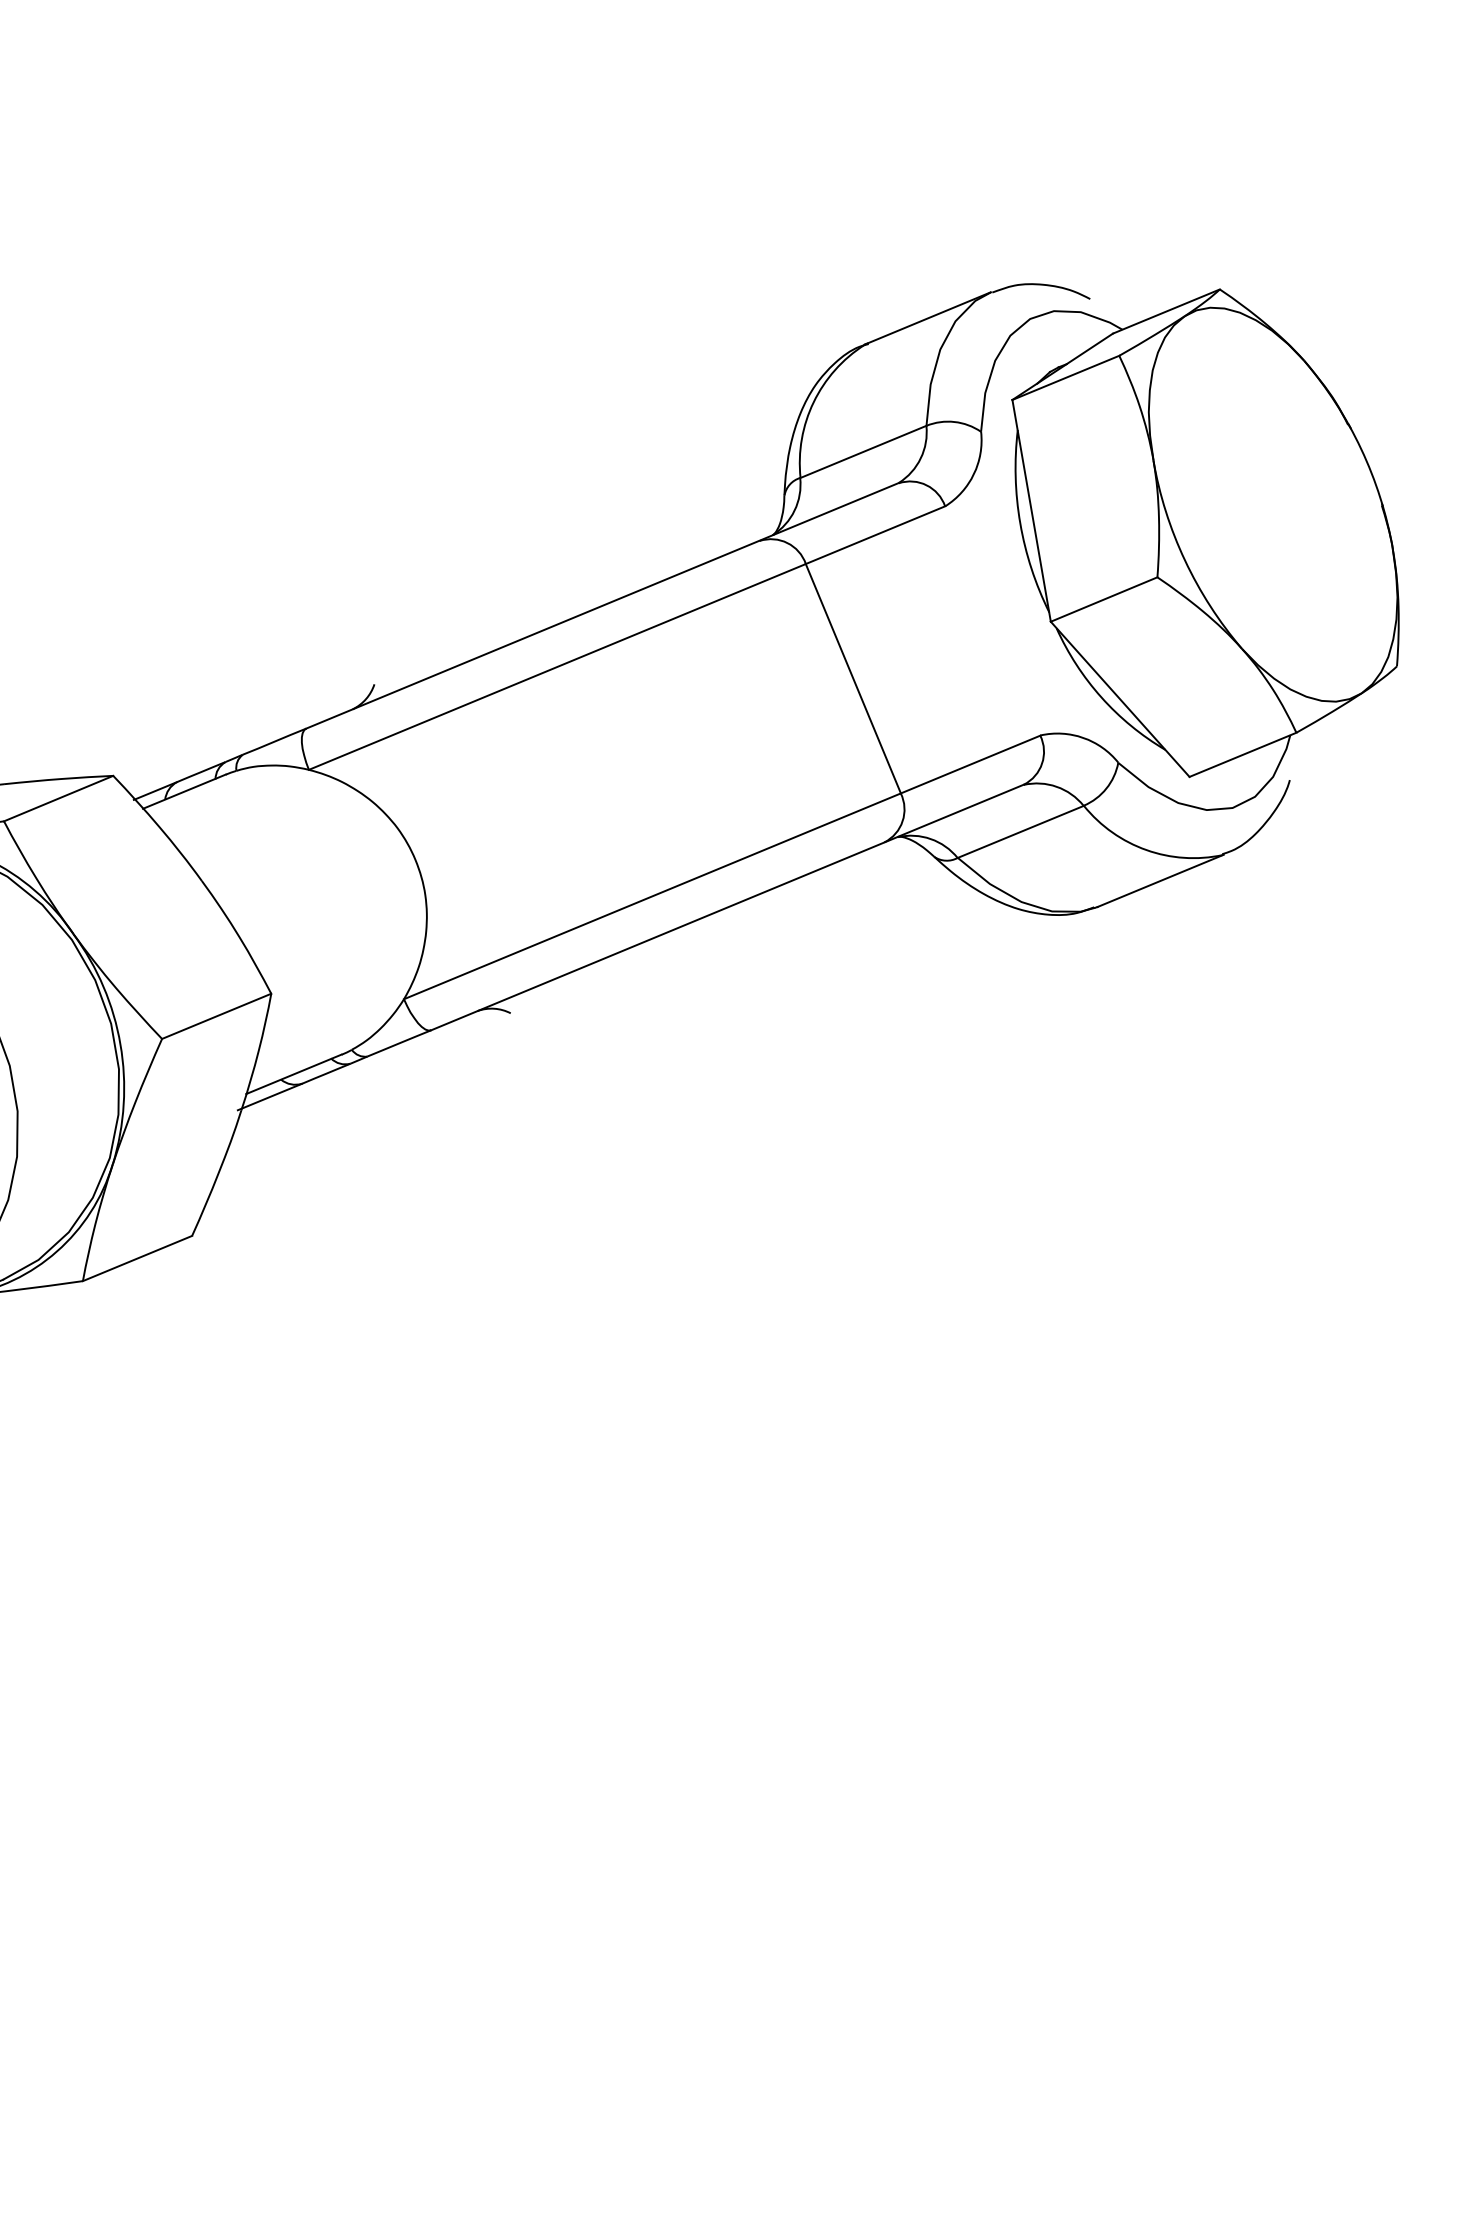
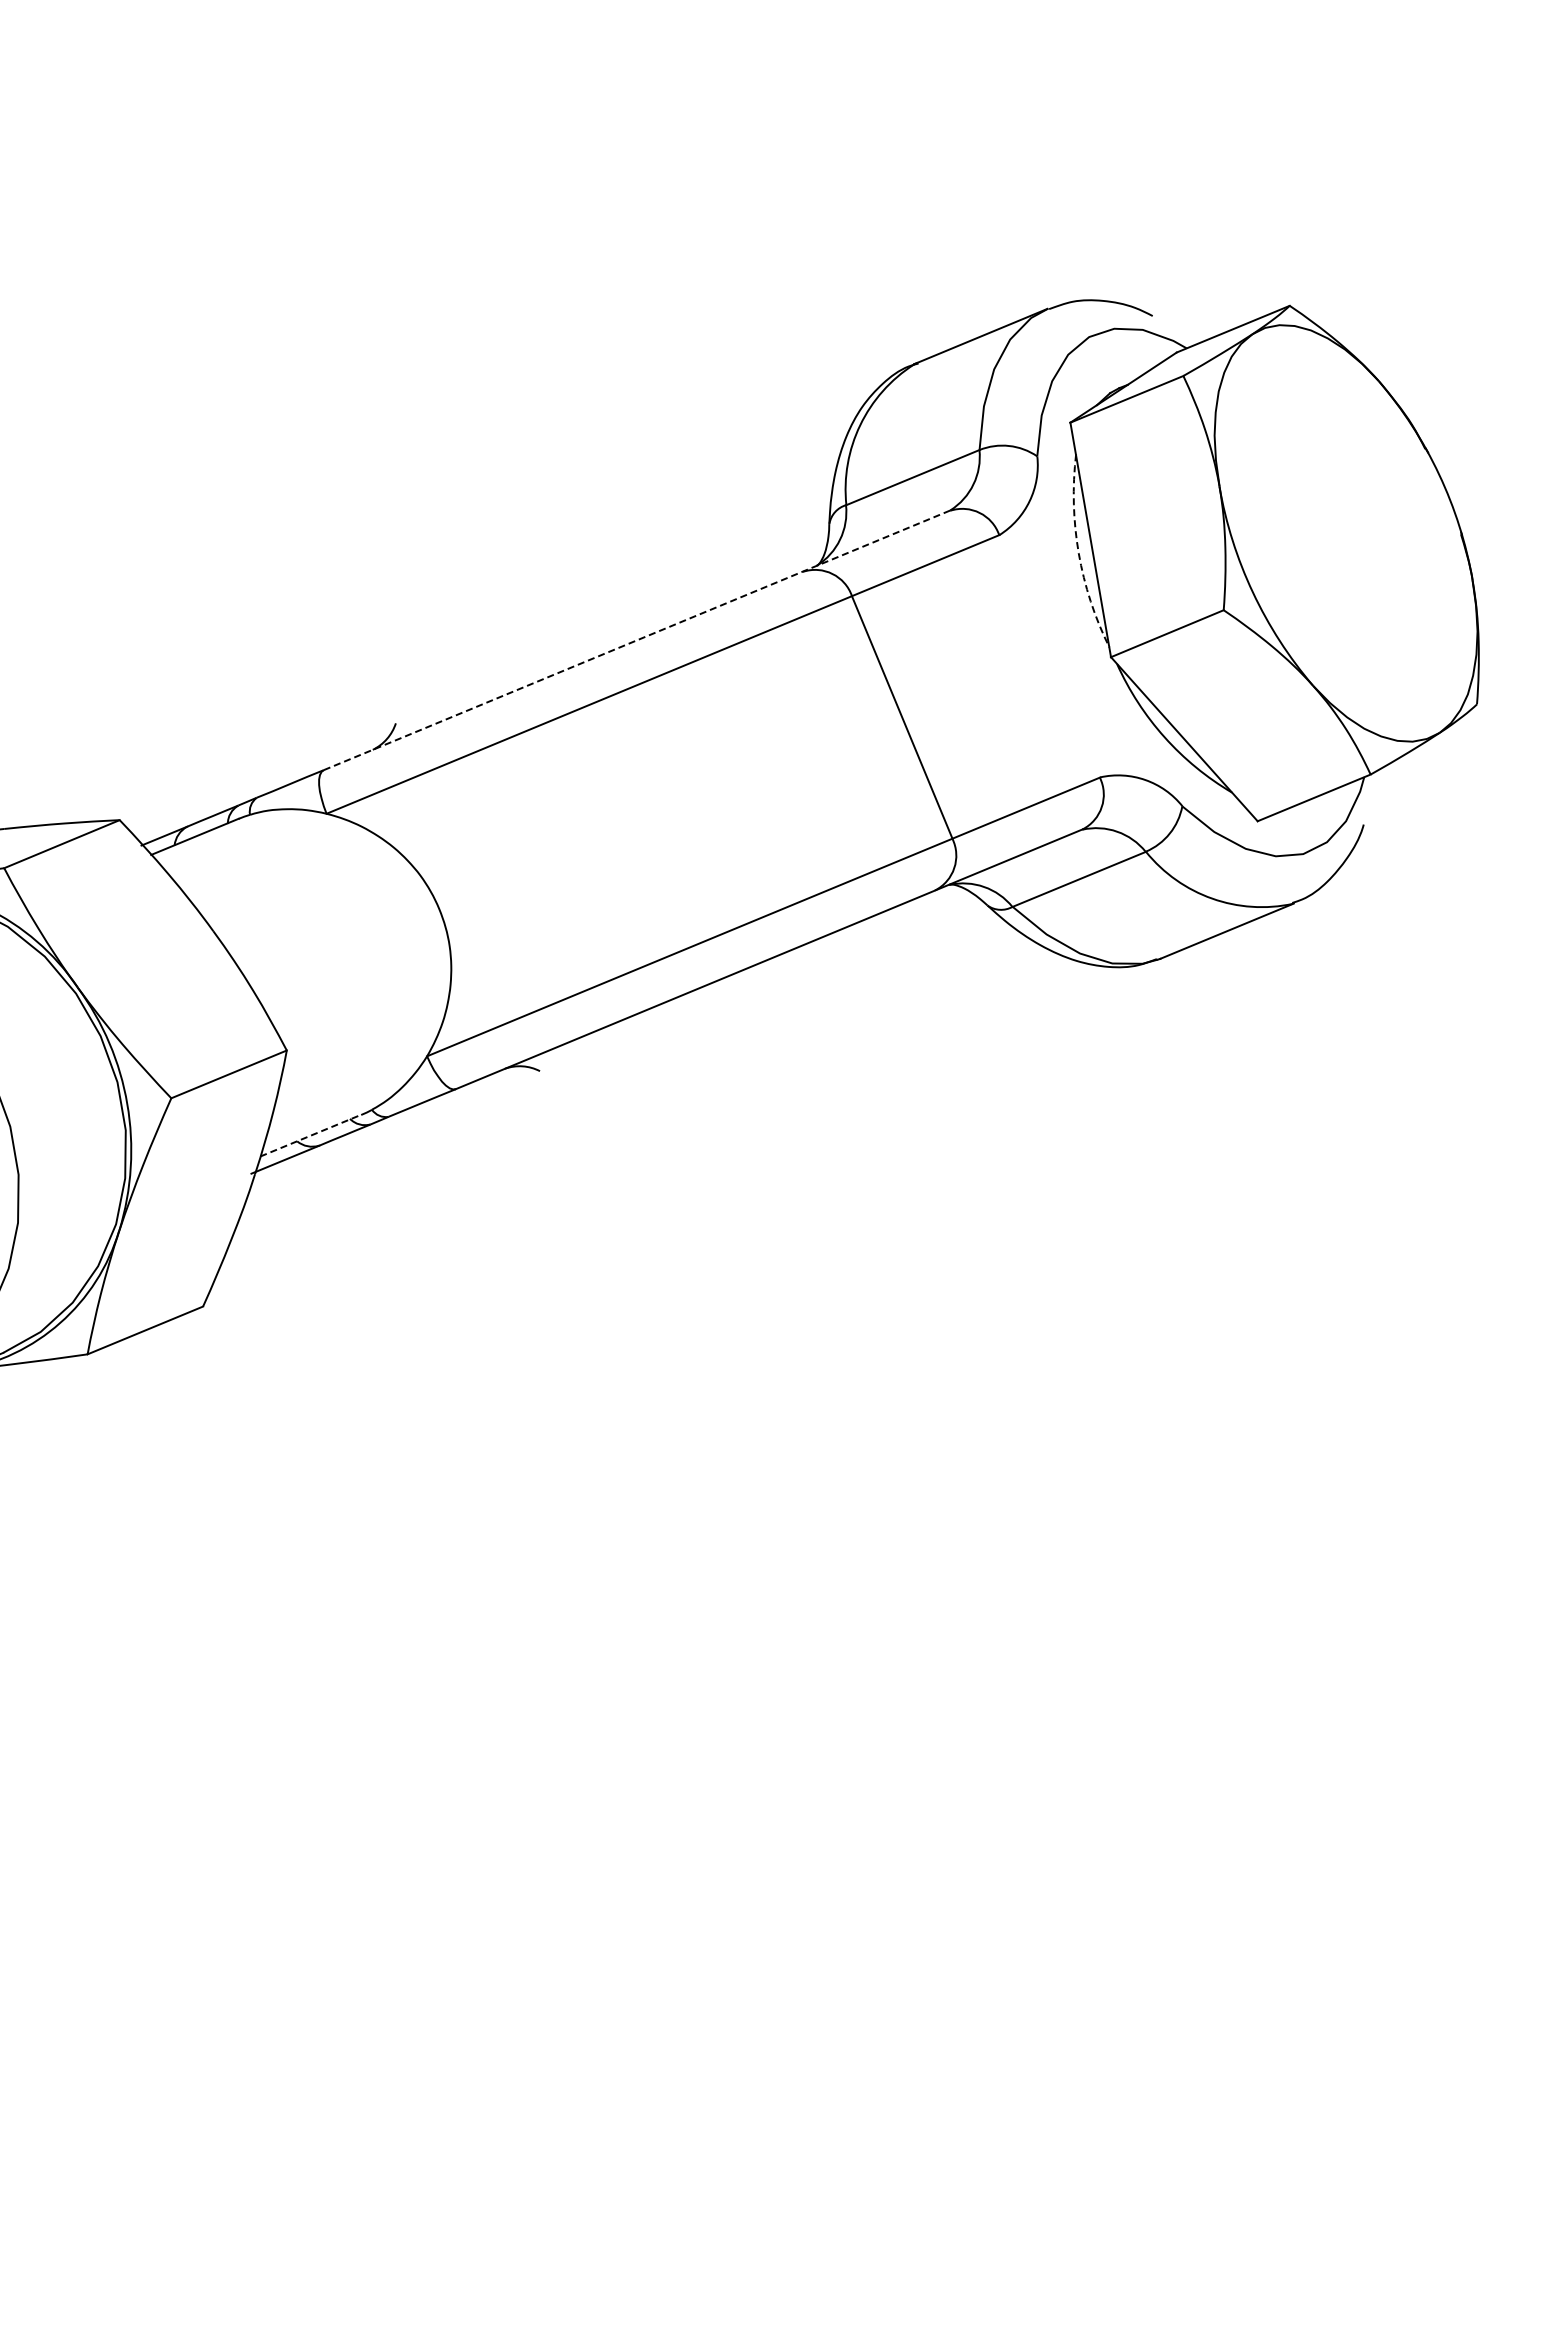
arc: (1020, 523) -> (1078, 553), solid -> dashed
line: (602, 605) -> (637, 640), solid -> dashed
line: (293, 1074) -> (310, 1135), solid -> dashed

